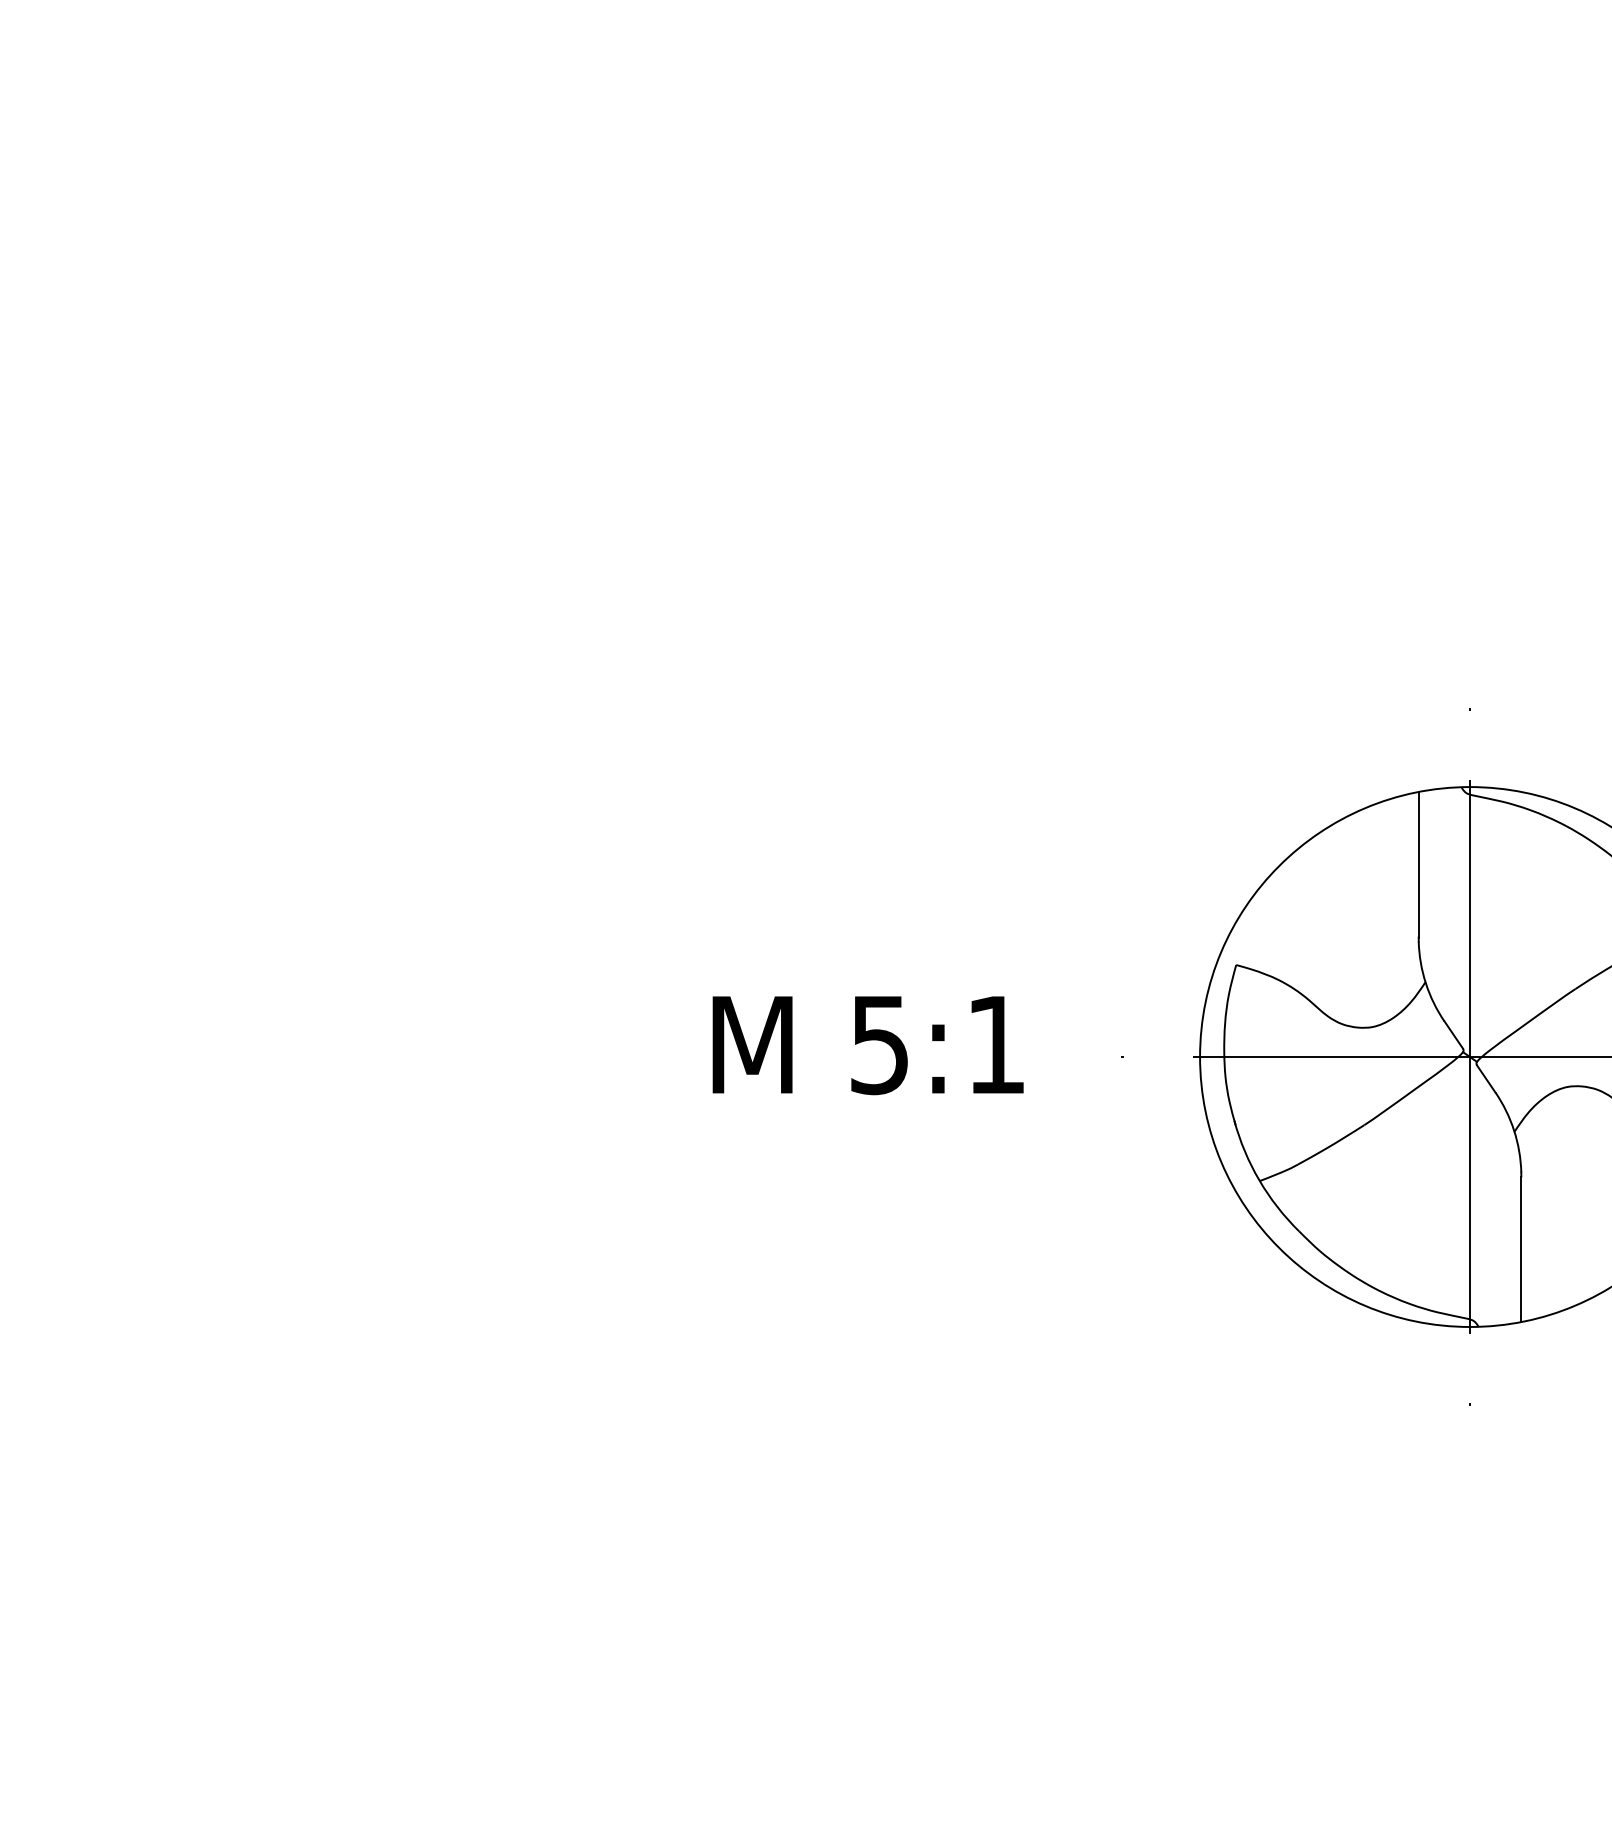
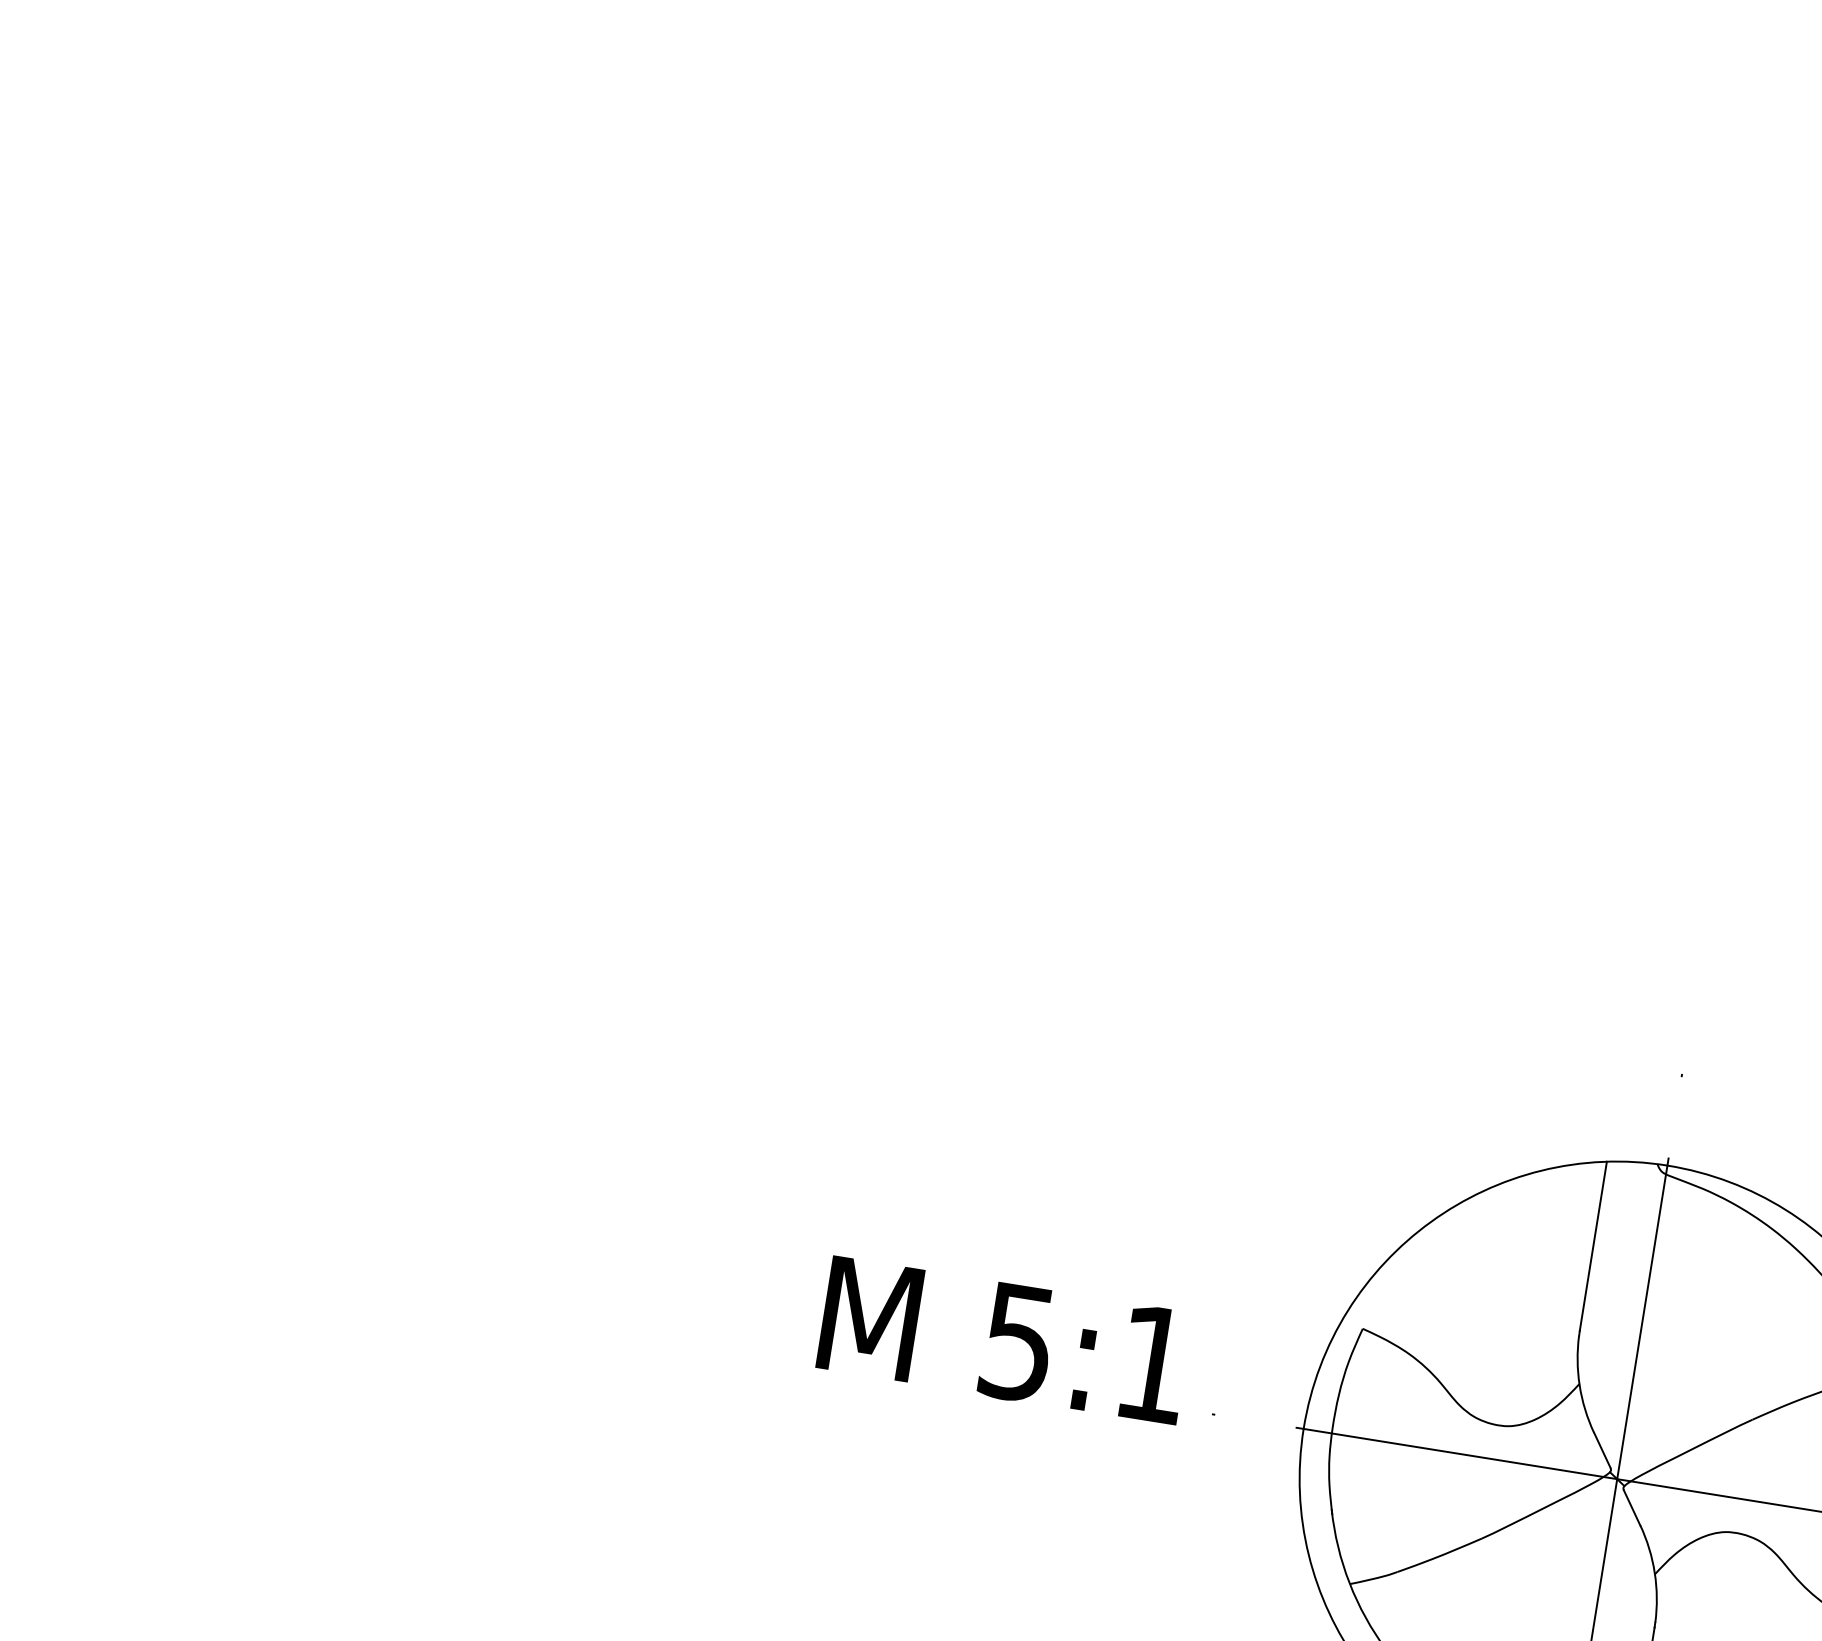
text: (867, 1045) -> (1003, 1340), moved

